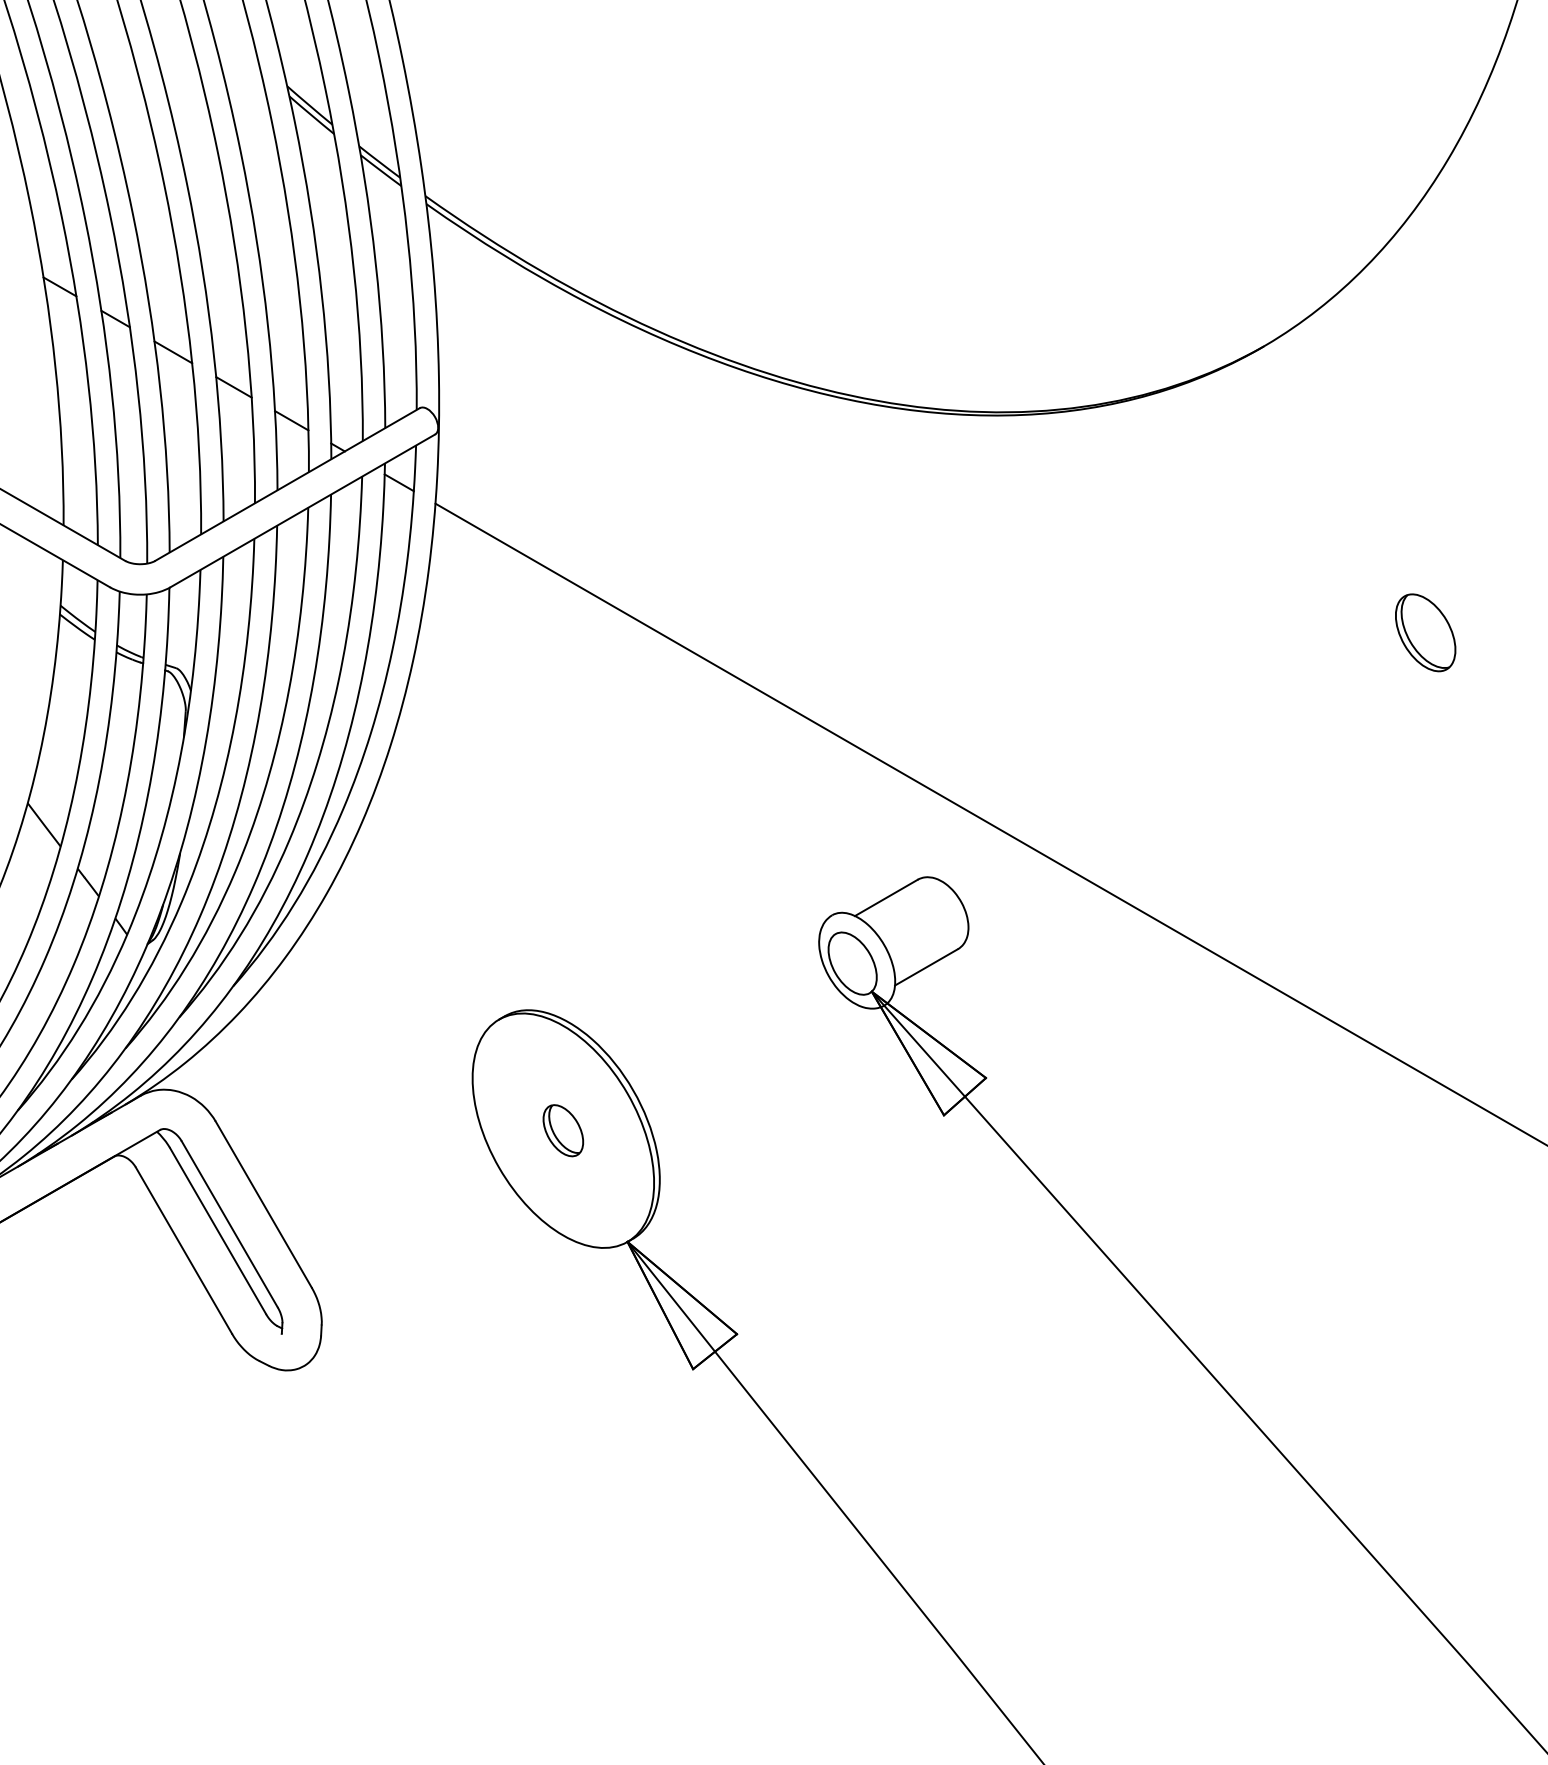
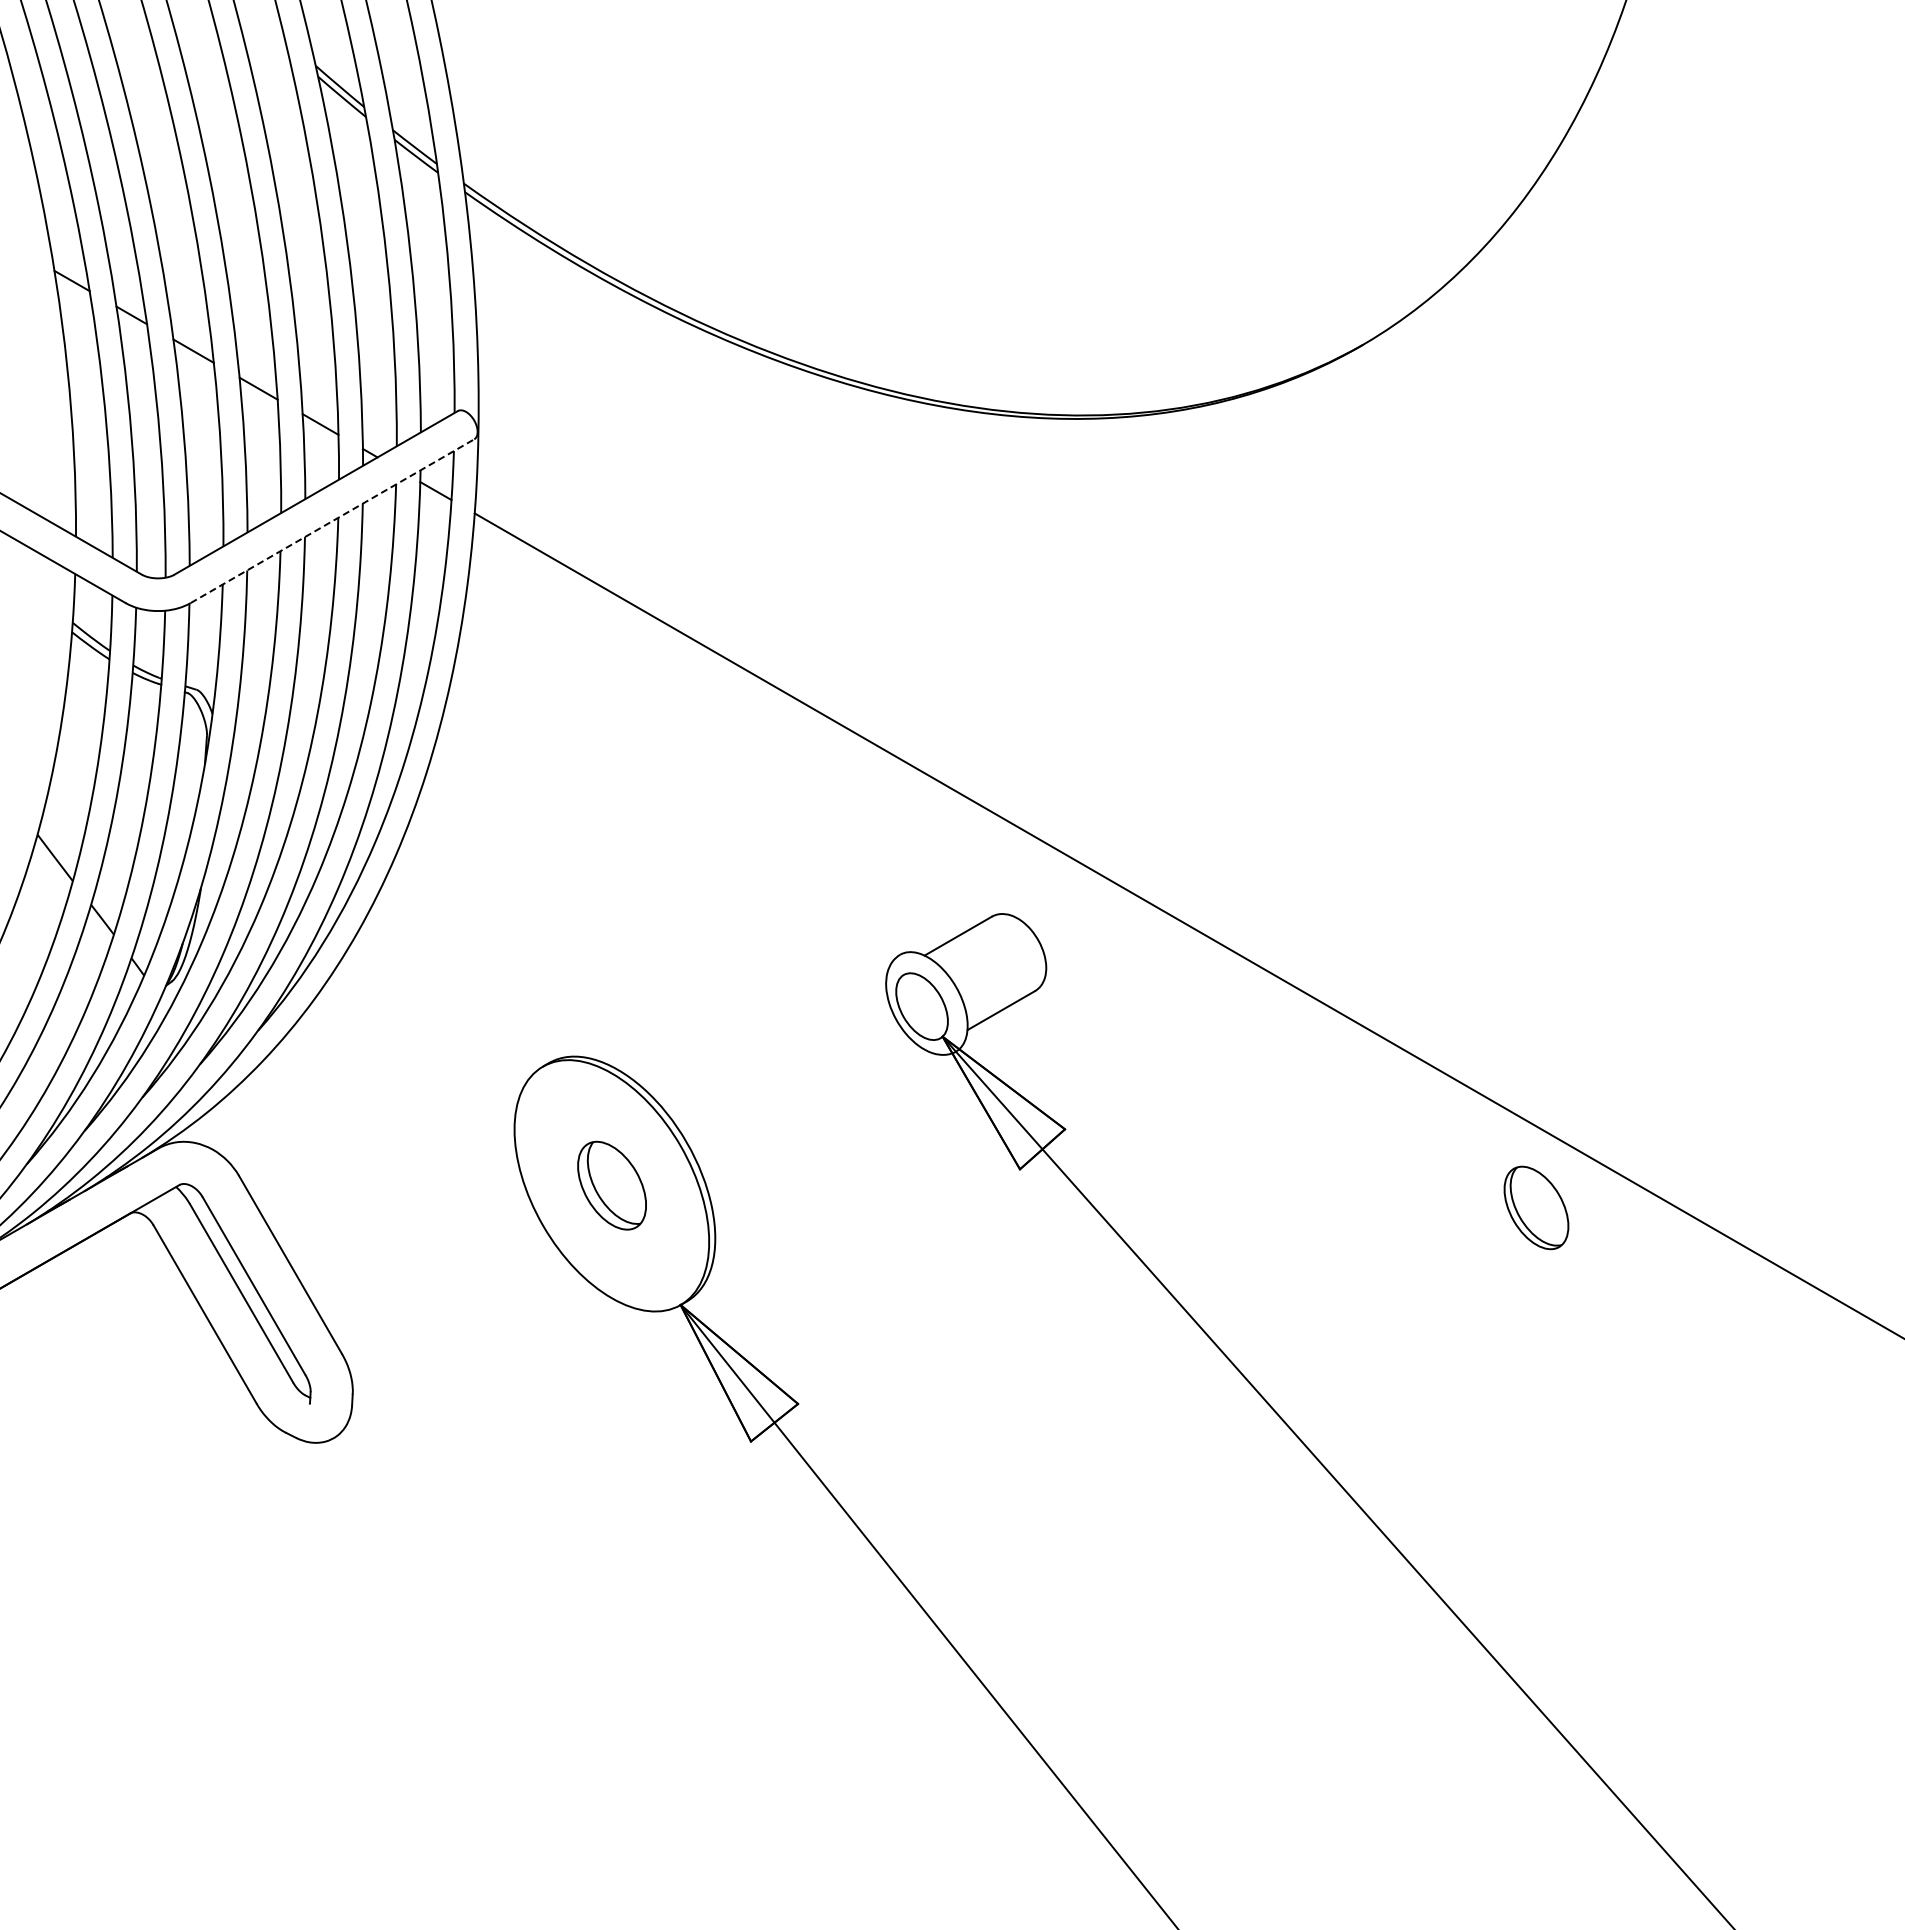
line: (302, 511) -> (332, 521), solid -> dashed
part: (1425, 632) -> (1536, 1207), moved
part: (563, 1130) -> (611, 1185), size x1.6

